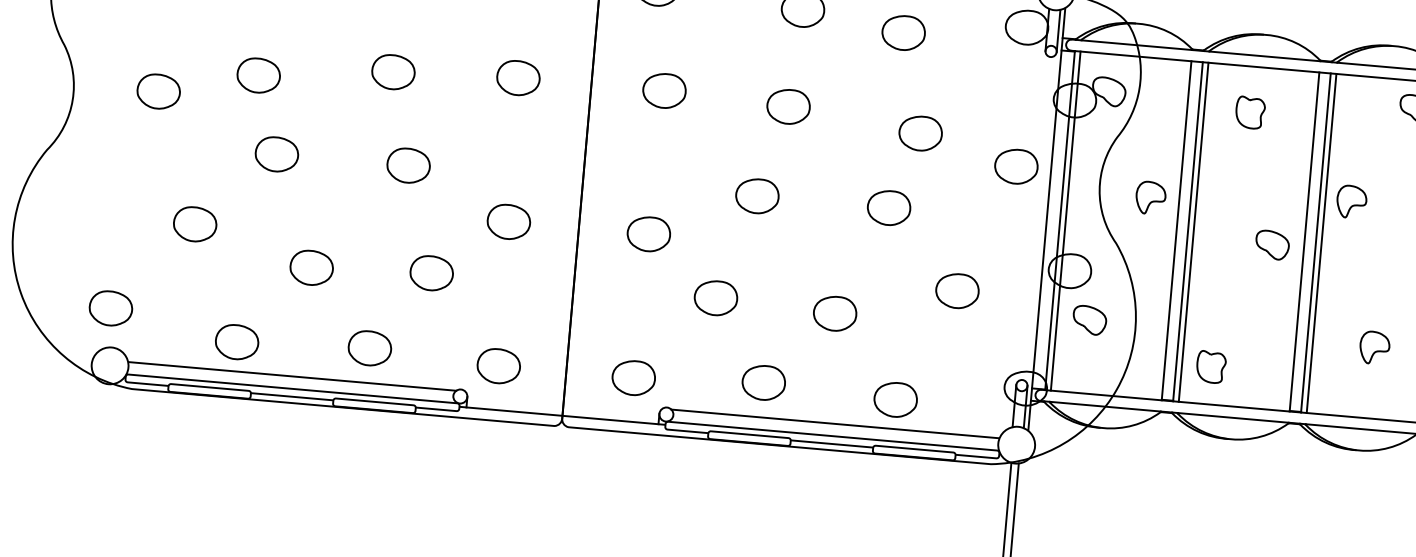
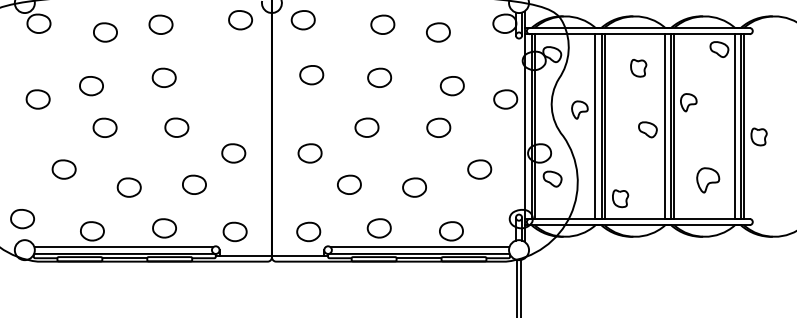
curve: (515, 93) -> (231, 83), removed
part: (1249, 113) -> (638, 68), moved
part: (1373, 347) -> (707, 180), size x1.4

